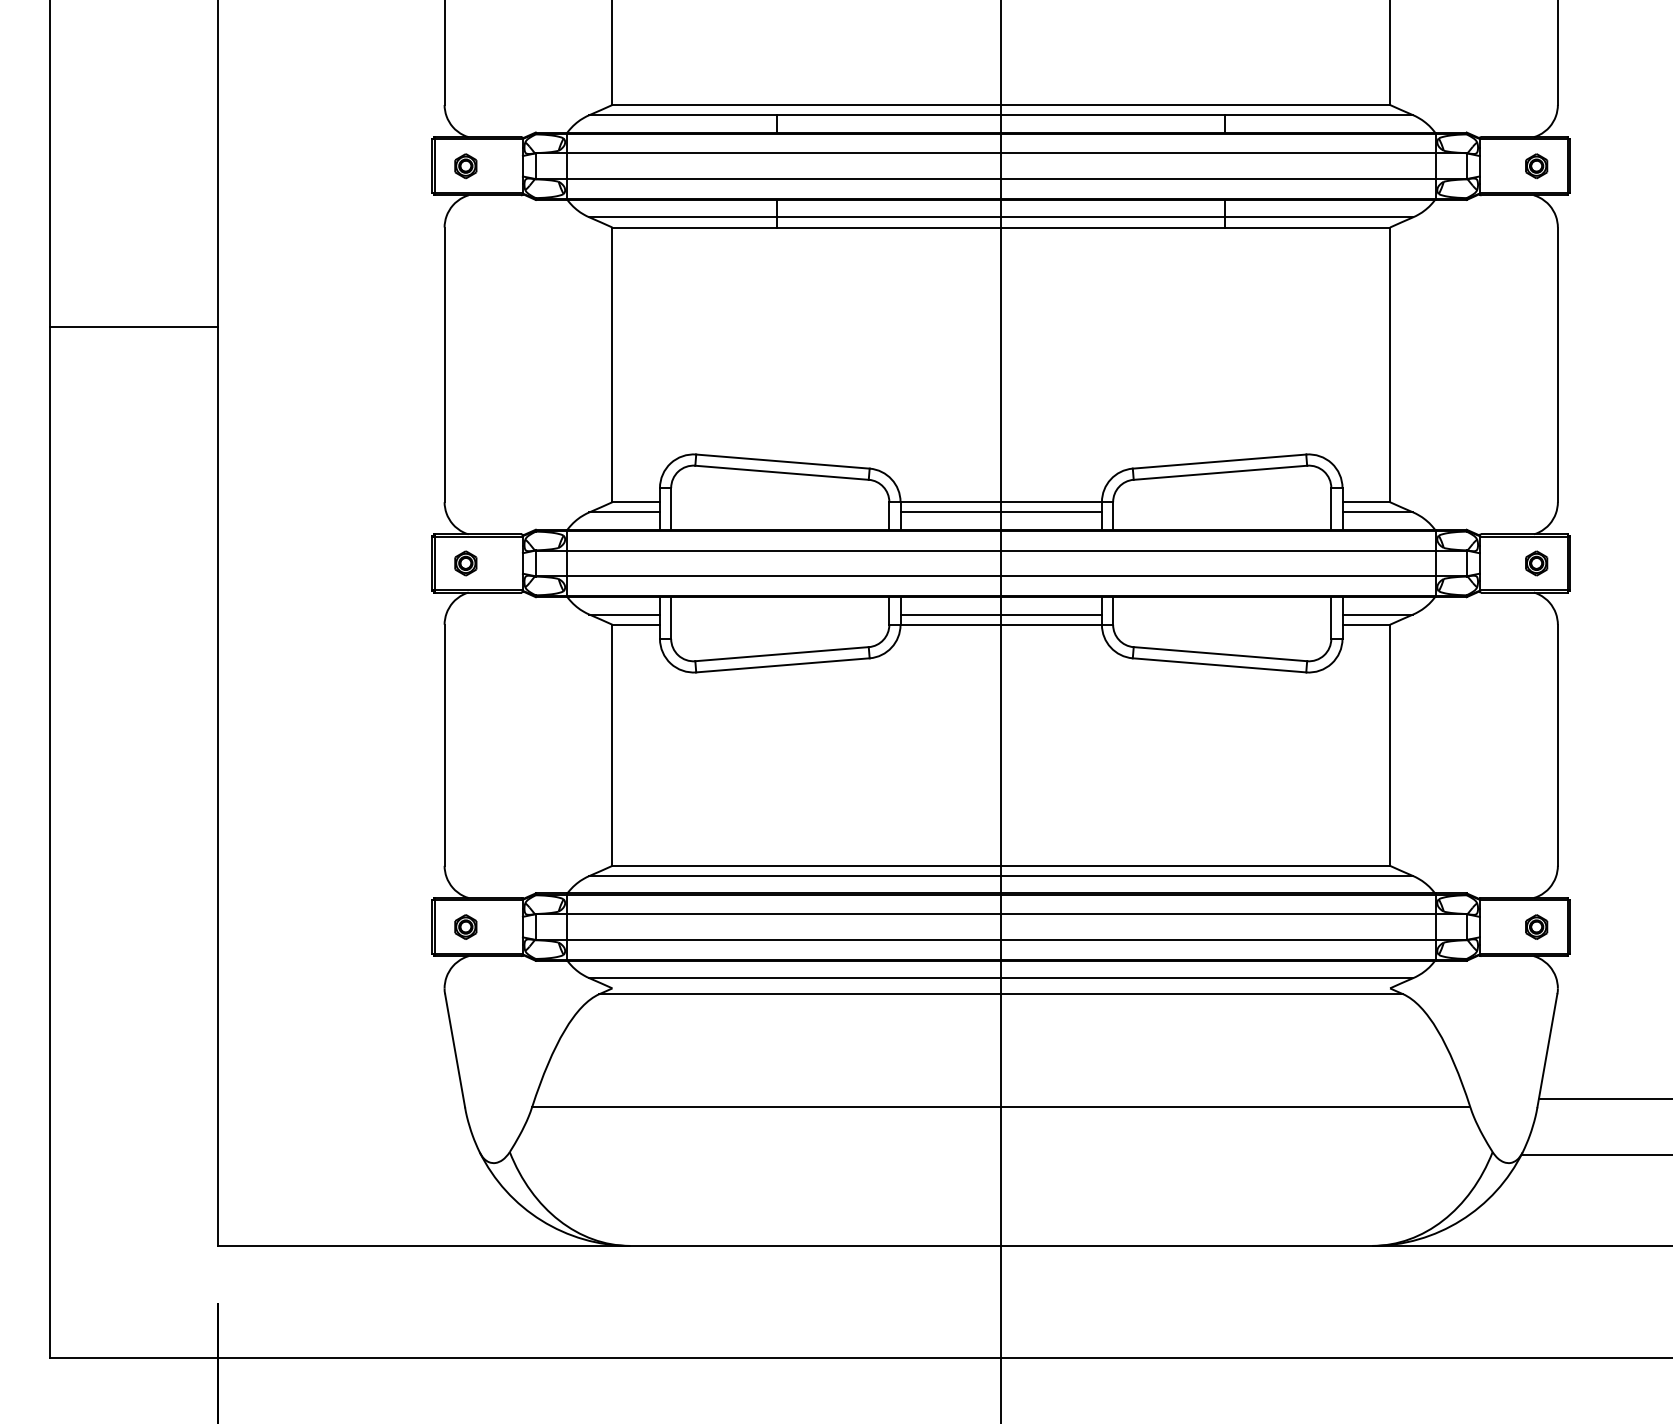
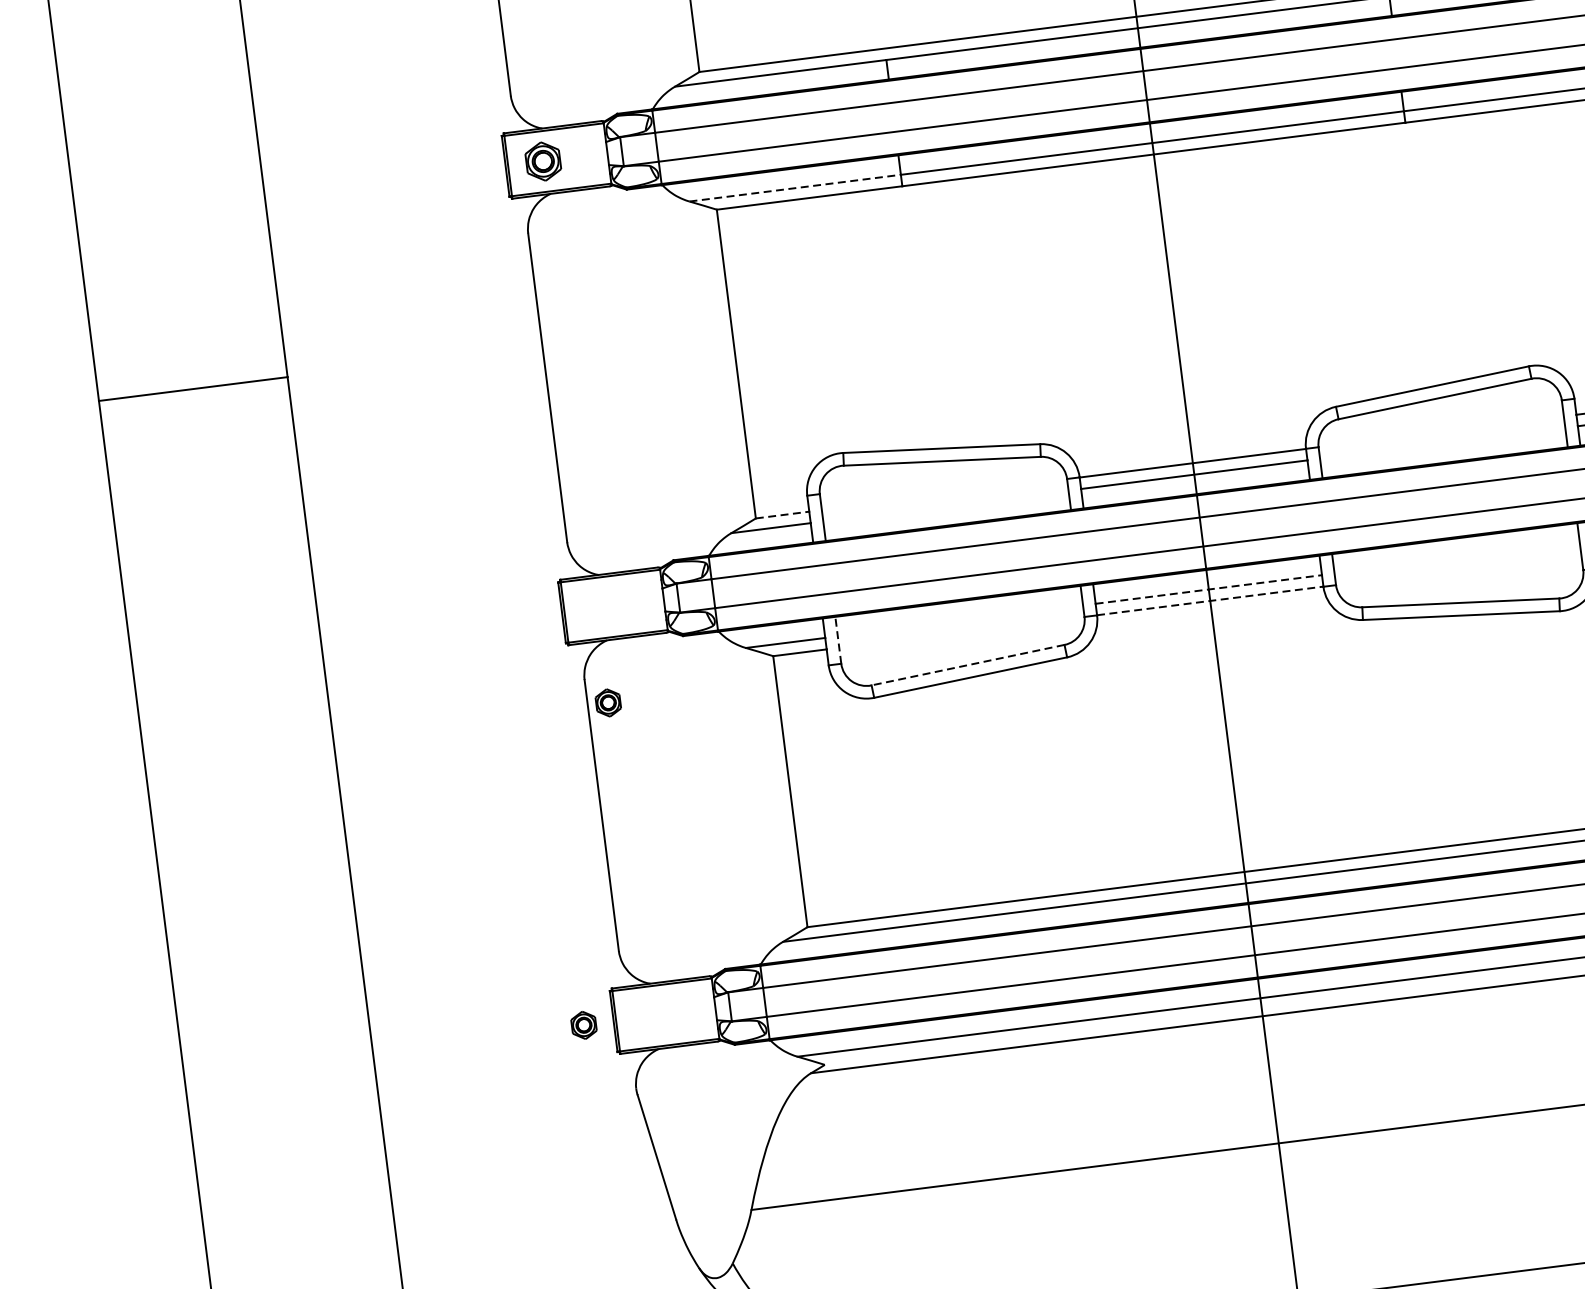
part: (465, 166) -> (543, 161), size x1.4
line: (683, 217) -> (795, 188), solid -> dashed
line: (636, 502) -> (782, 515), solid -> dashed
part: (465, 563) -> (607, 703), moved
line: (1001, 614) -> (1209, 589), solid -> dashed
line: (671, 618) -> (838, 640), solid -> dashed
line: (1001, 624) -> (1210, 600), solid -> dashed
line: (781, 654) -> (967, 665), solid -> dashed
part: (465, 926) -> (583, 1024), moved

